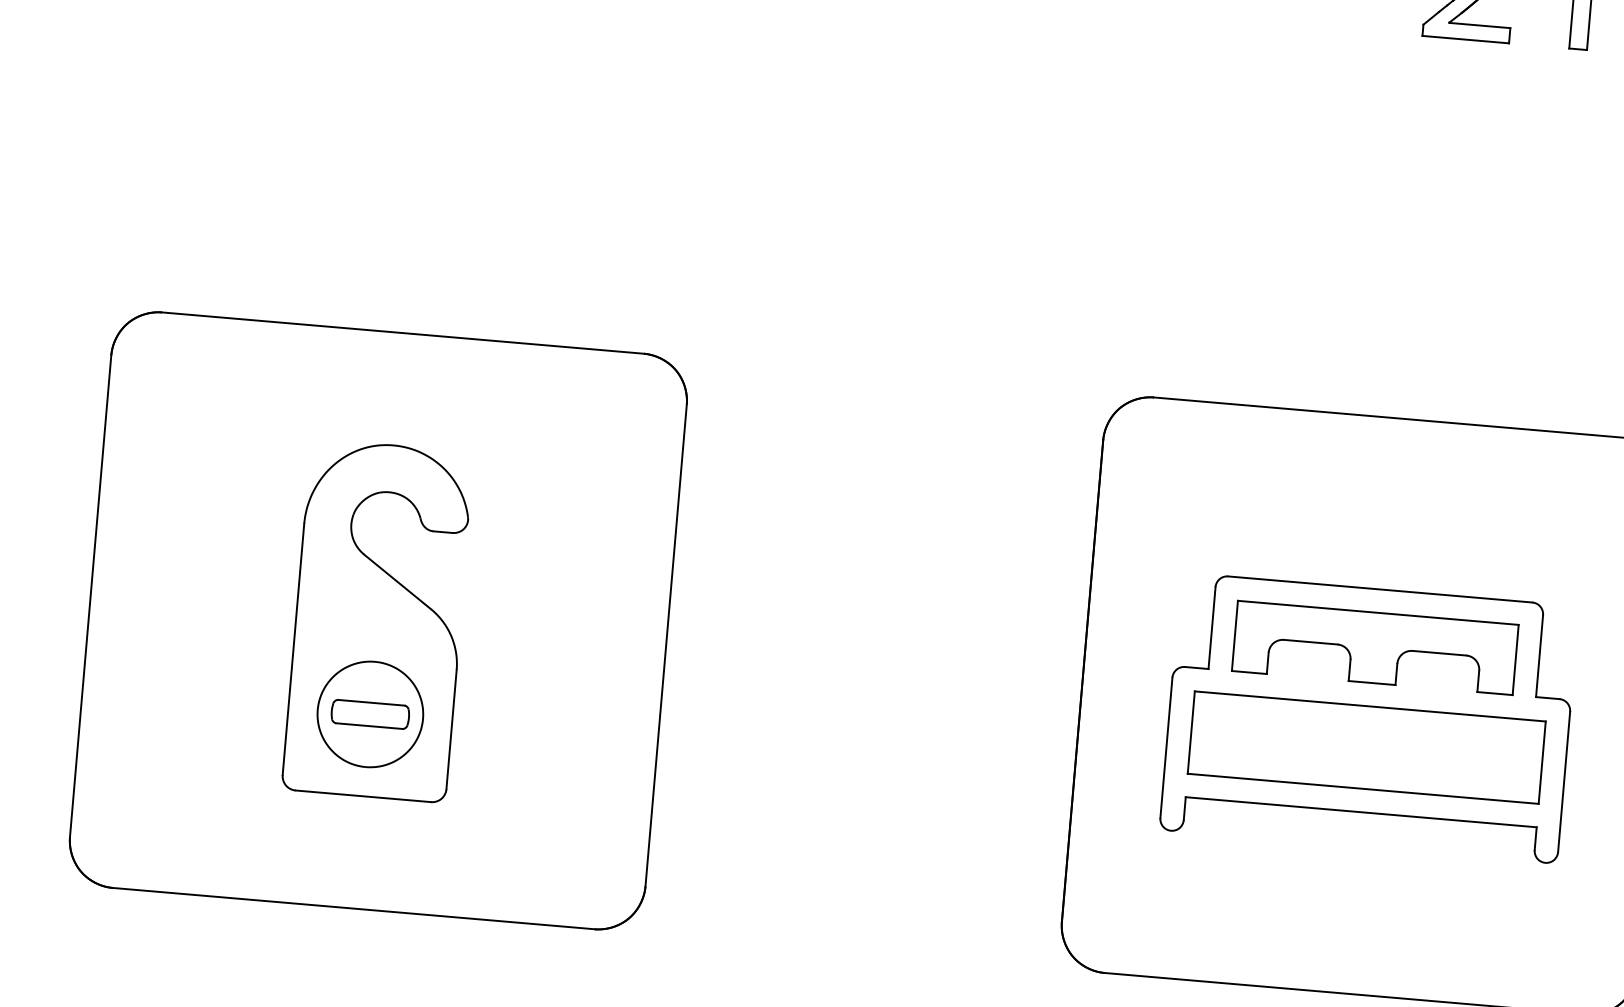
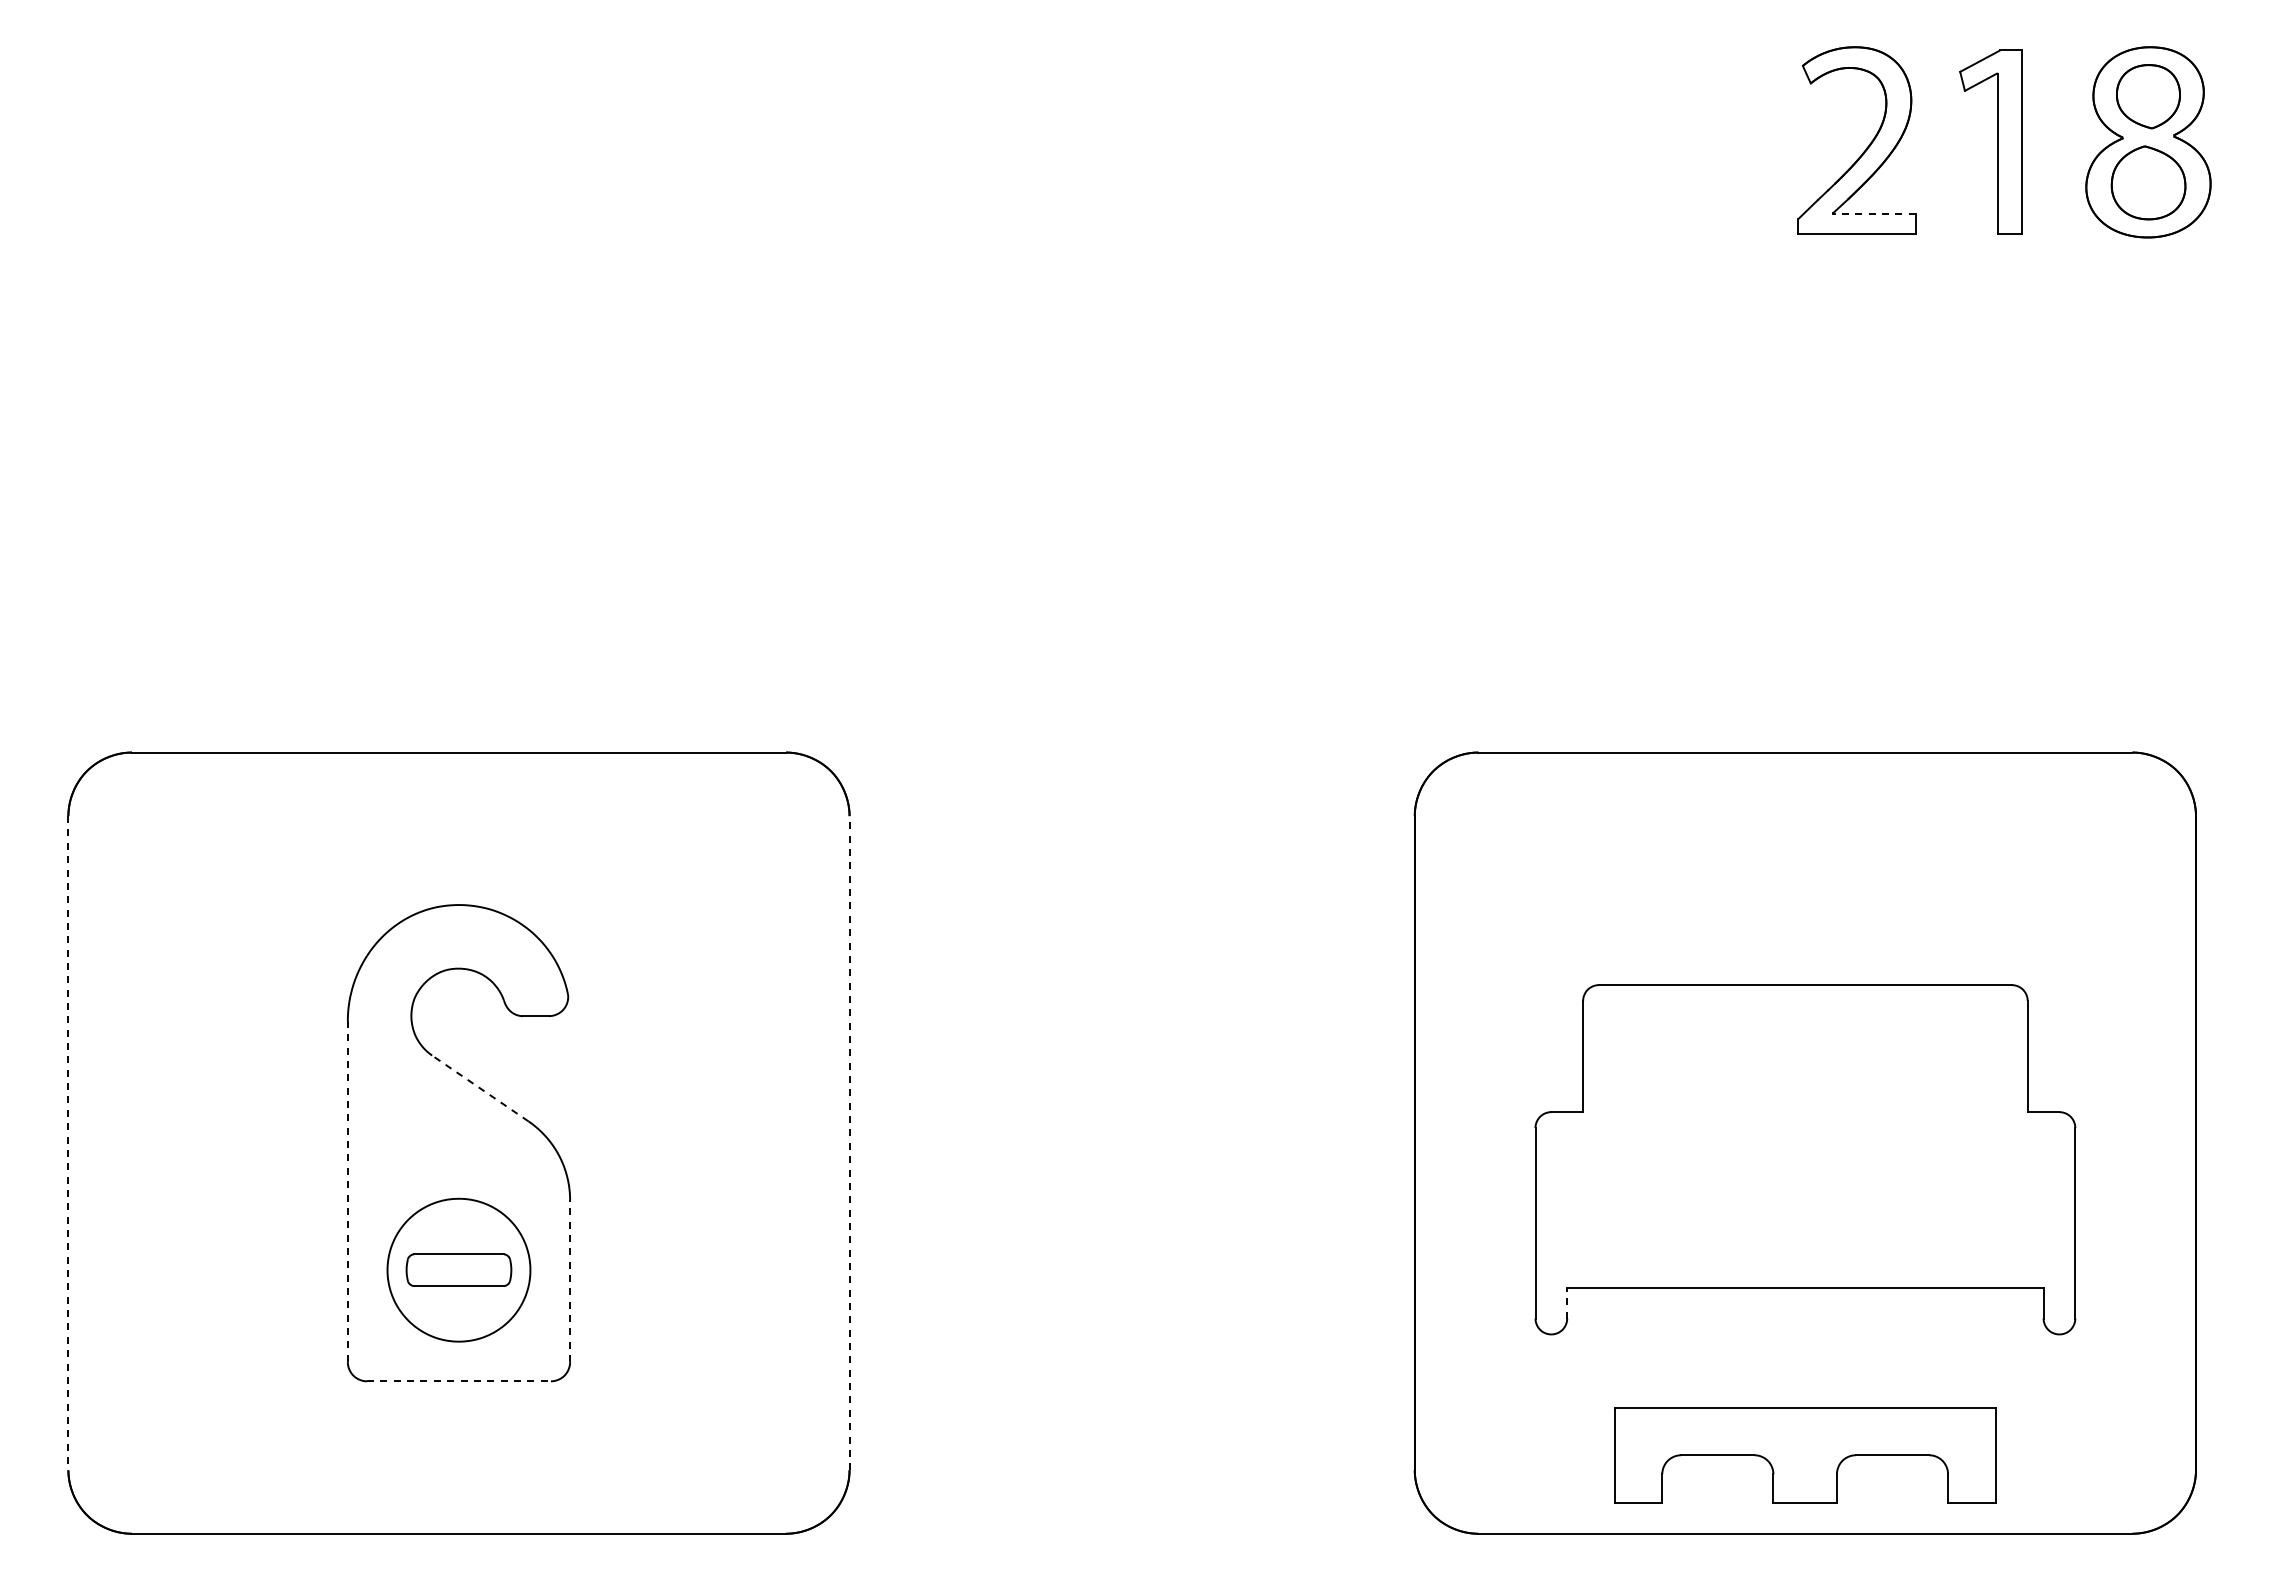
line: (1479, 25) -> (1873, 213), solid -> dashed
line: (396, 581) -> (479, 1088), solid -> dashed
line: (90, 596) -> (68, 1143), solid -> dashed
line: (666, 645) -> (849, 1142), solid -> dashed
part: (1375, 647) -> (1805, 1455), moved
line: (293, 649) -> (347, 1191), solid -> dashed
line: (451, 729) -> (570, 1280), solid -> dashed
part: (1366, 747) -> (1805, 1199), removed
line: (363, 796) -> (459, 1381), solid -> dashed
line: (1184, 808) -> (1567, 1303), solid -> dashed

